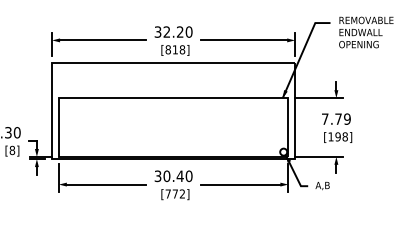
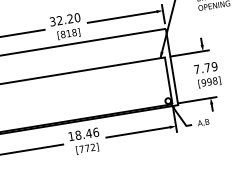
text: (330, 136) -> (203, 82), [198] -> [998]
text: (173, 176) -> (83, 134), 30.40 -> 18.46

